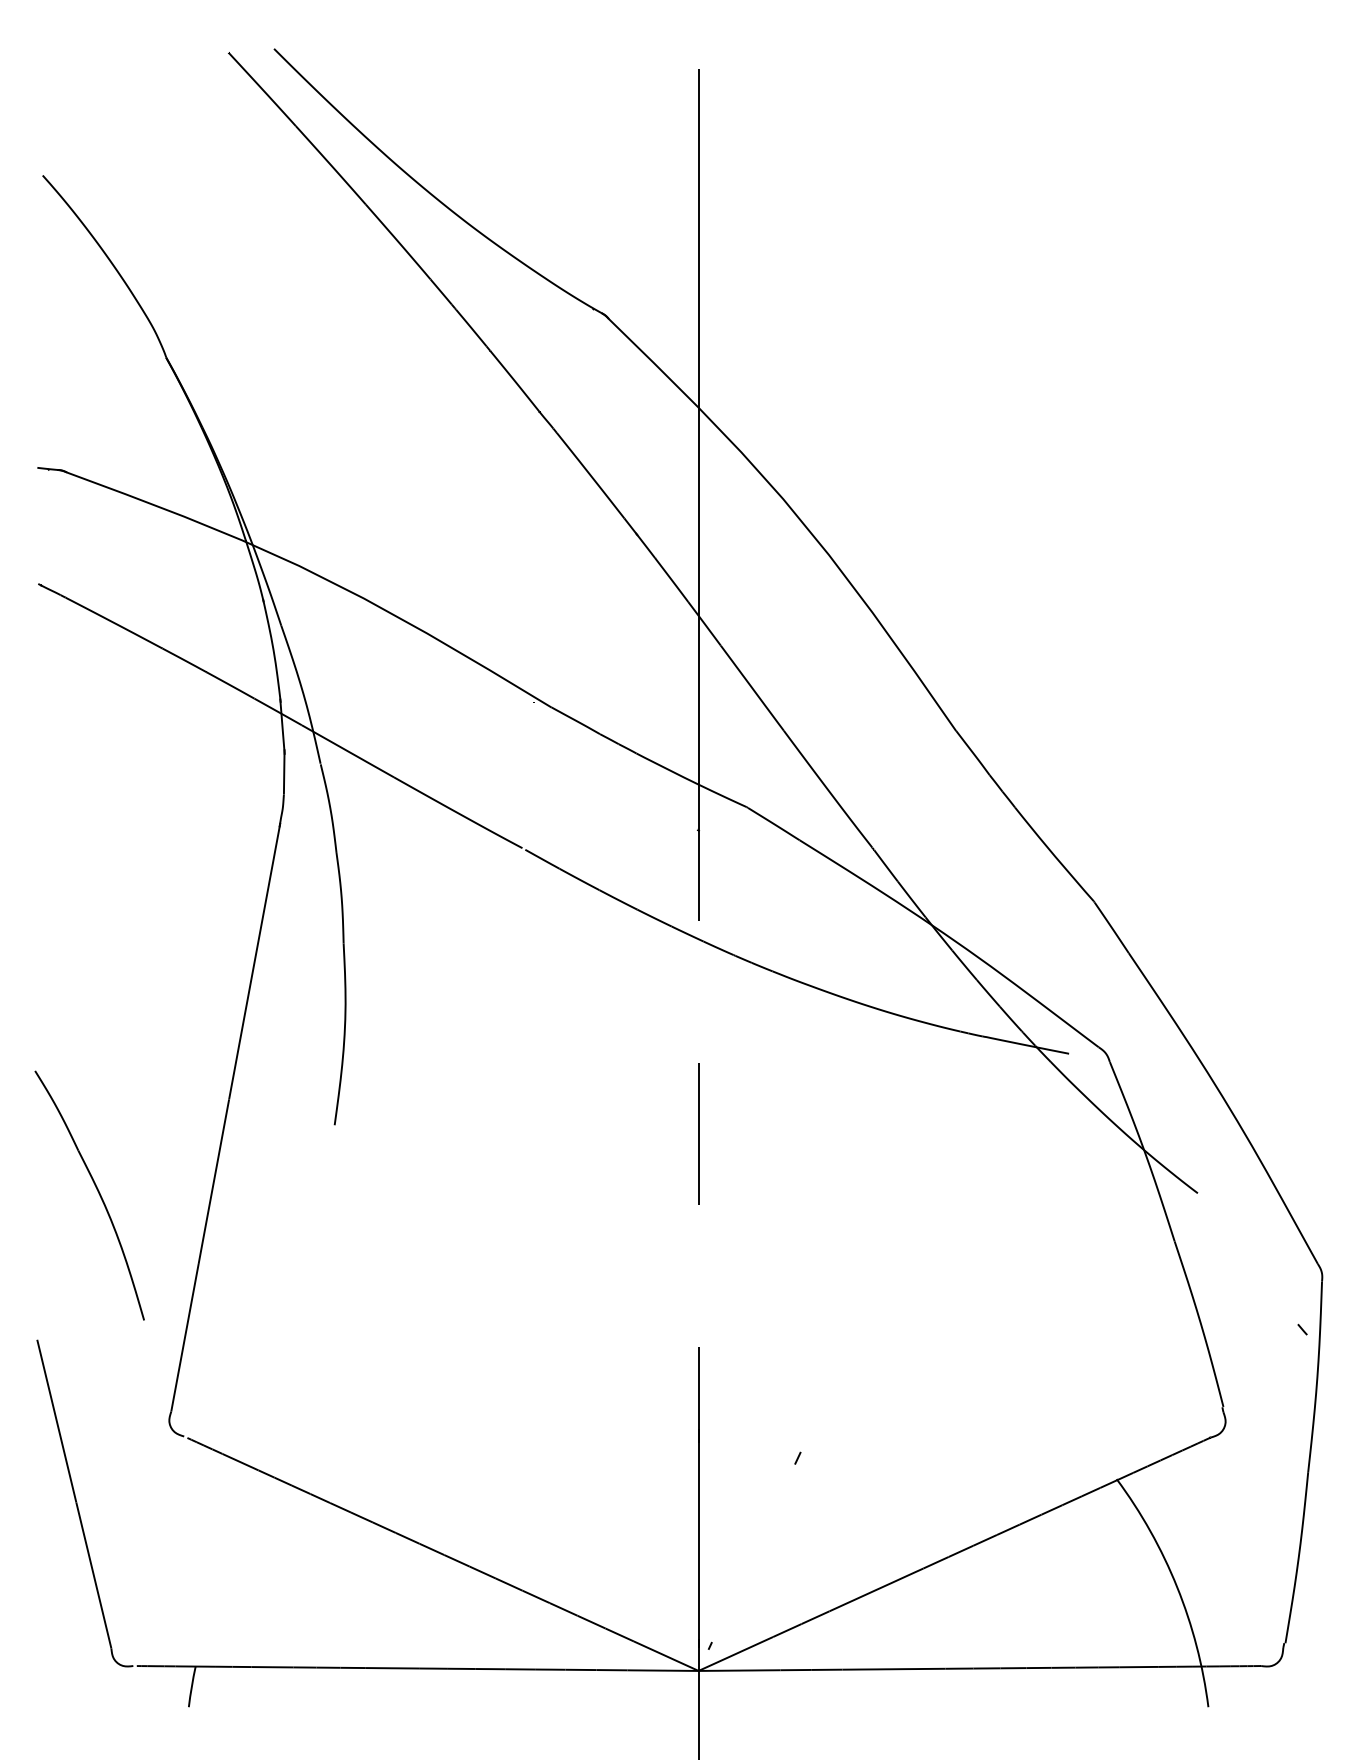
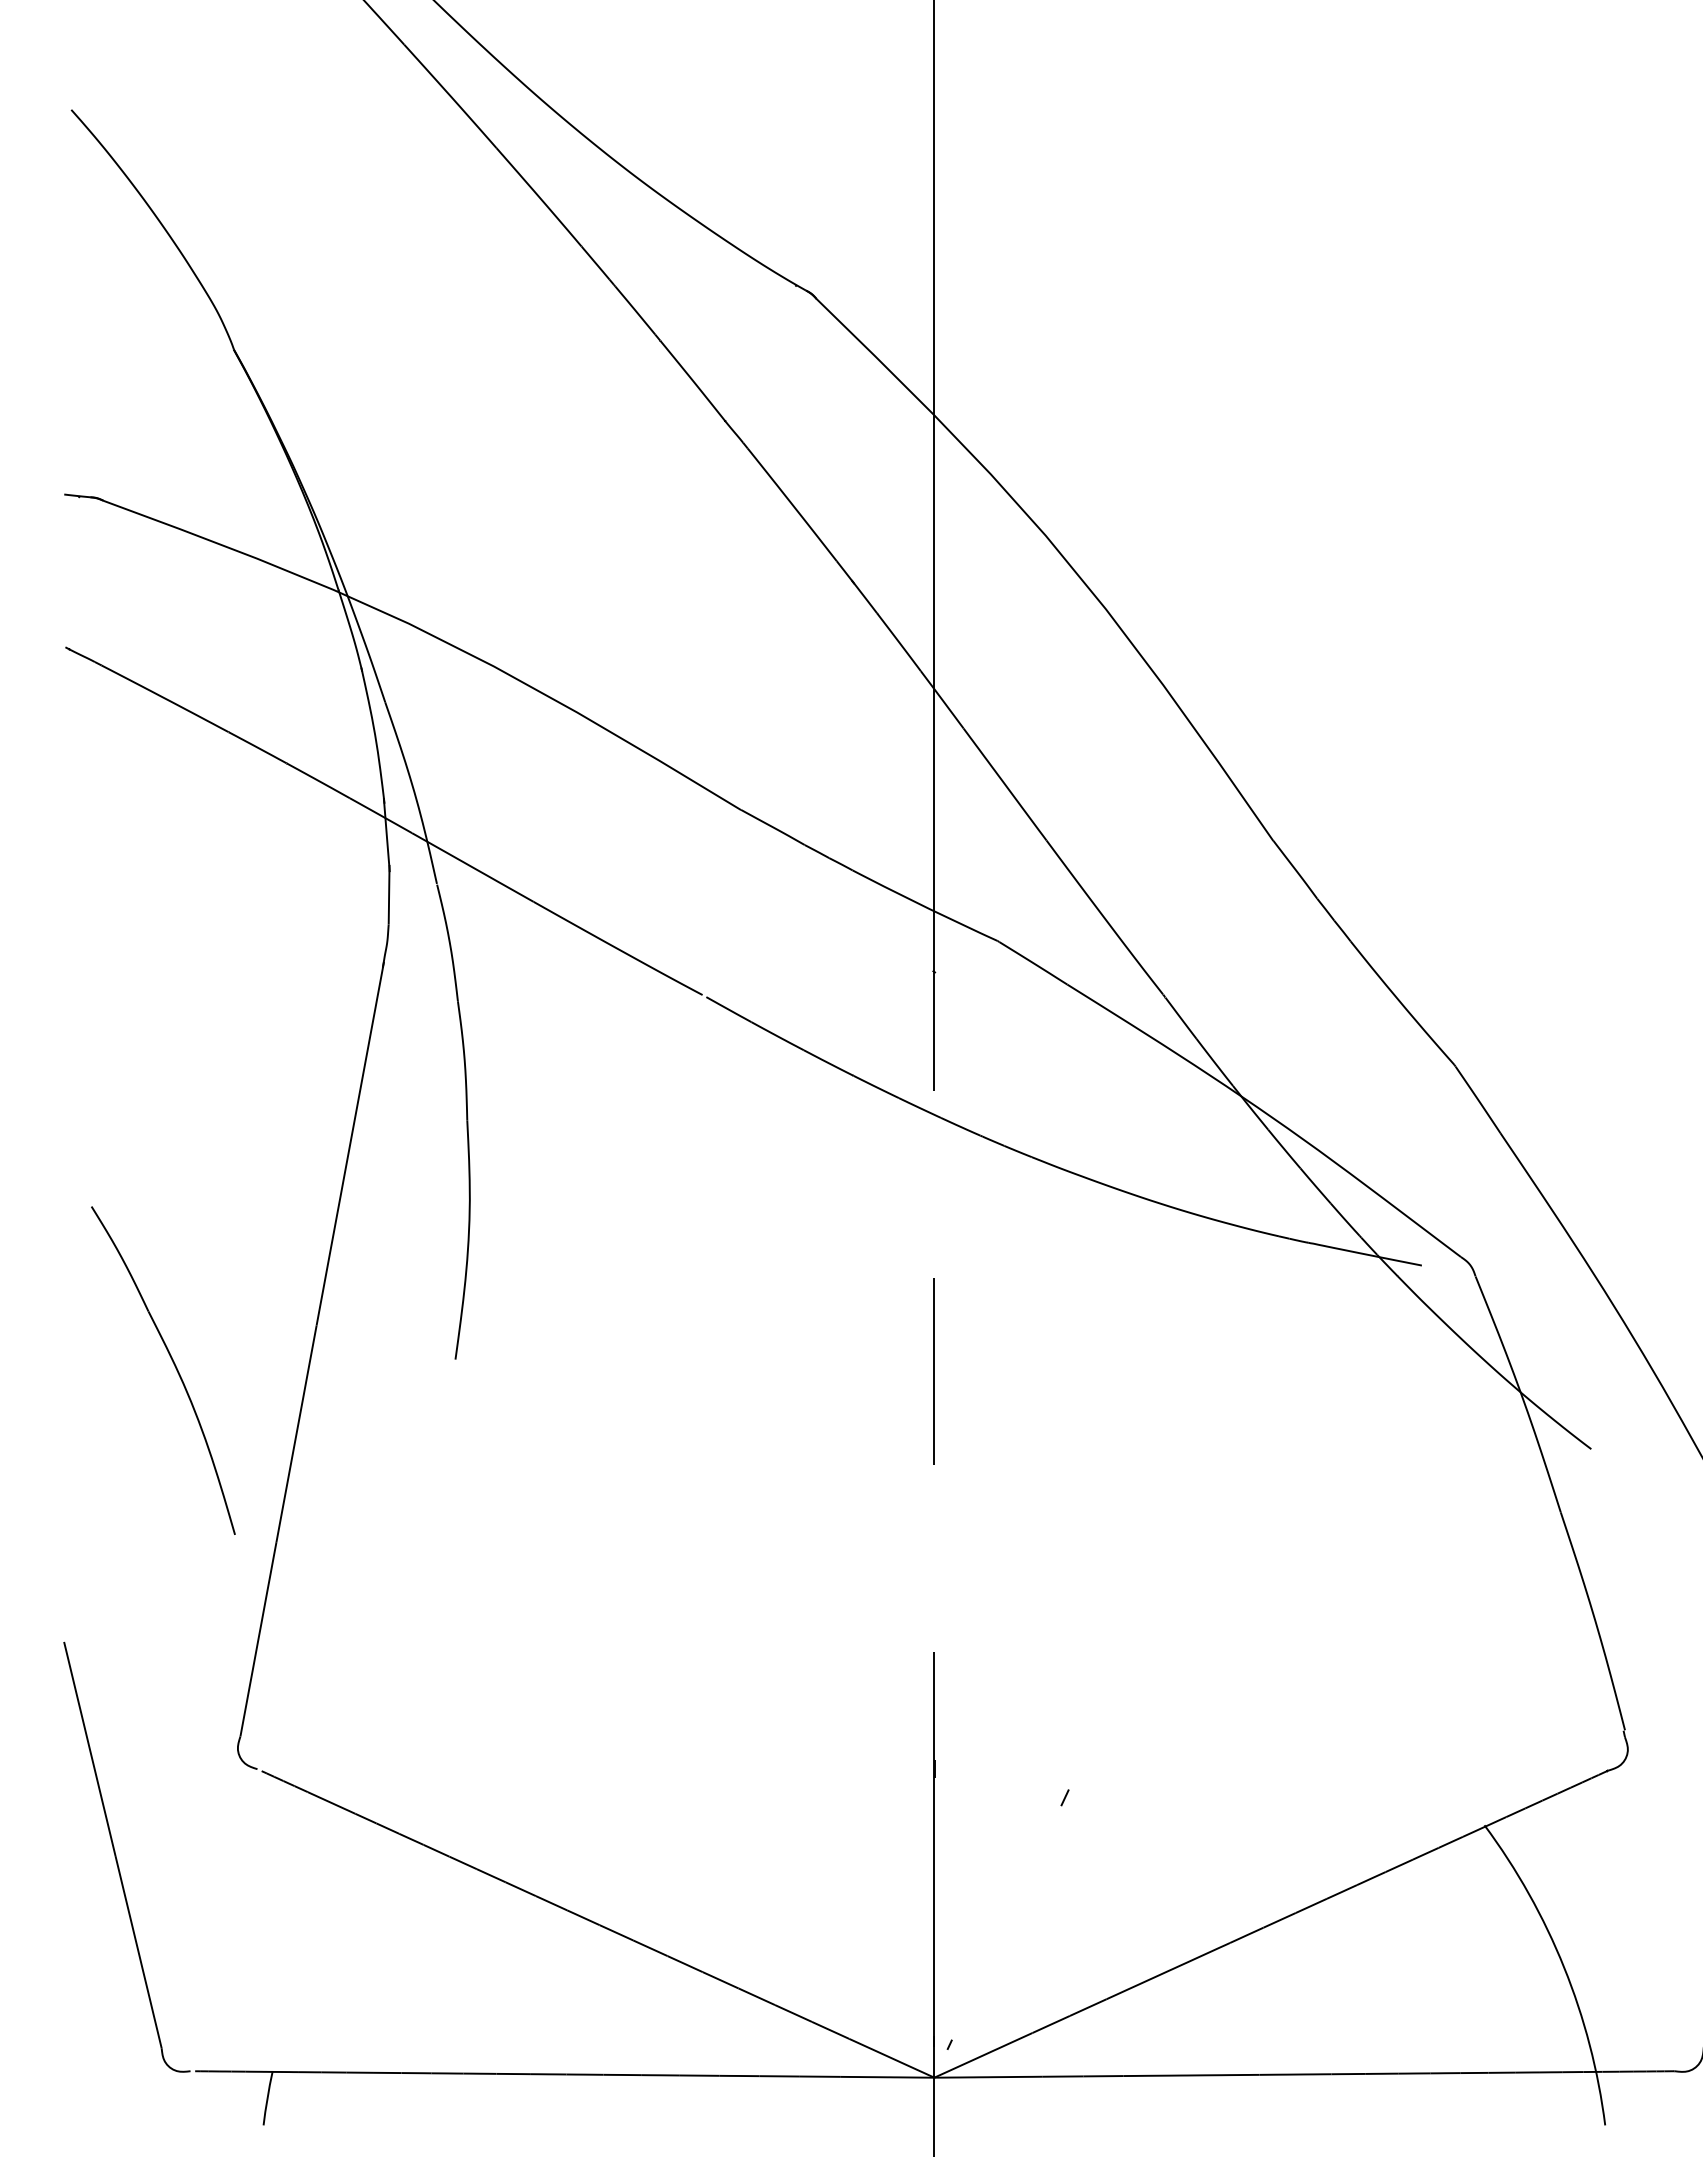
part: (97, 1191) -> (173, 1365), moved

